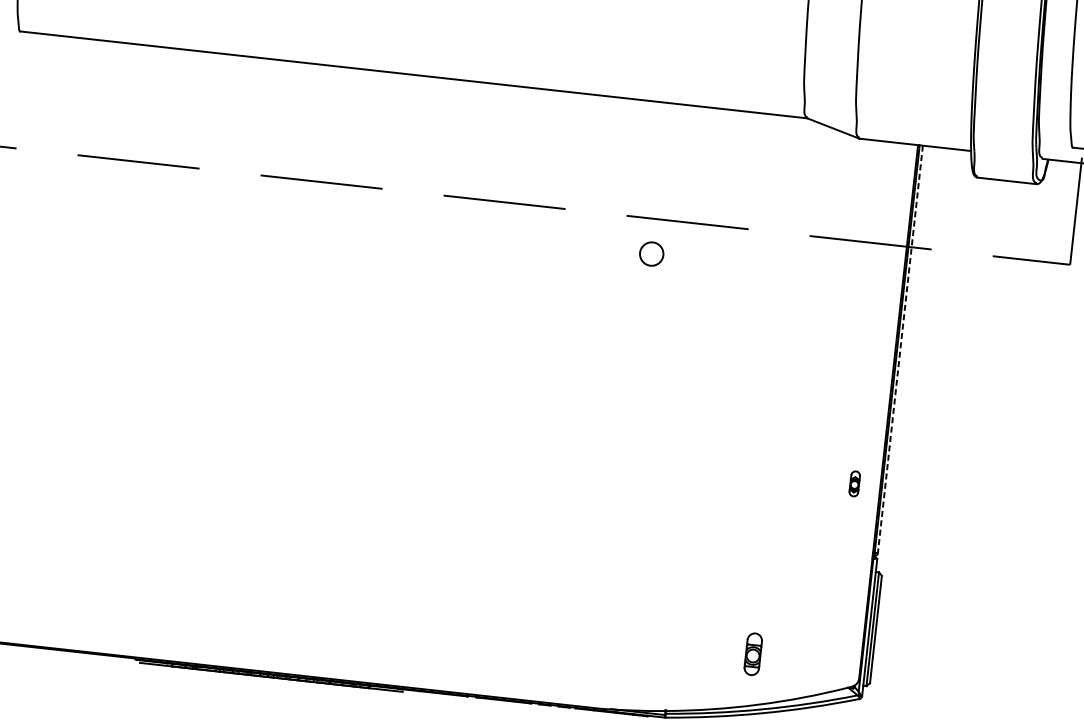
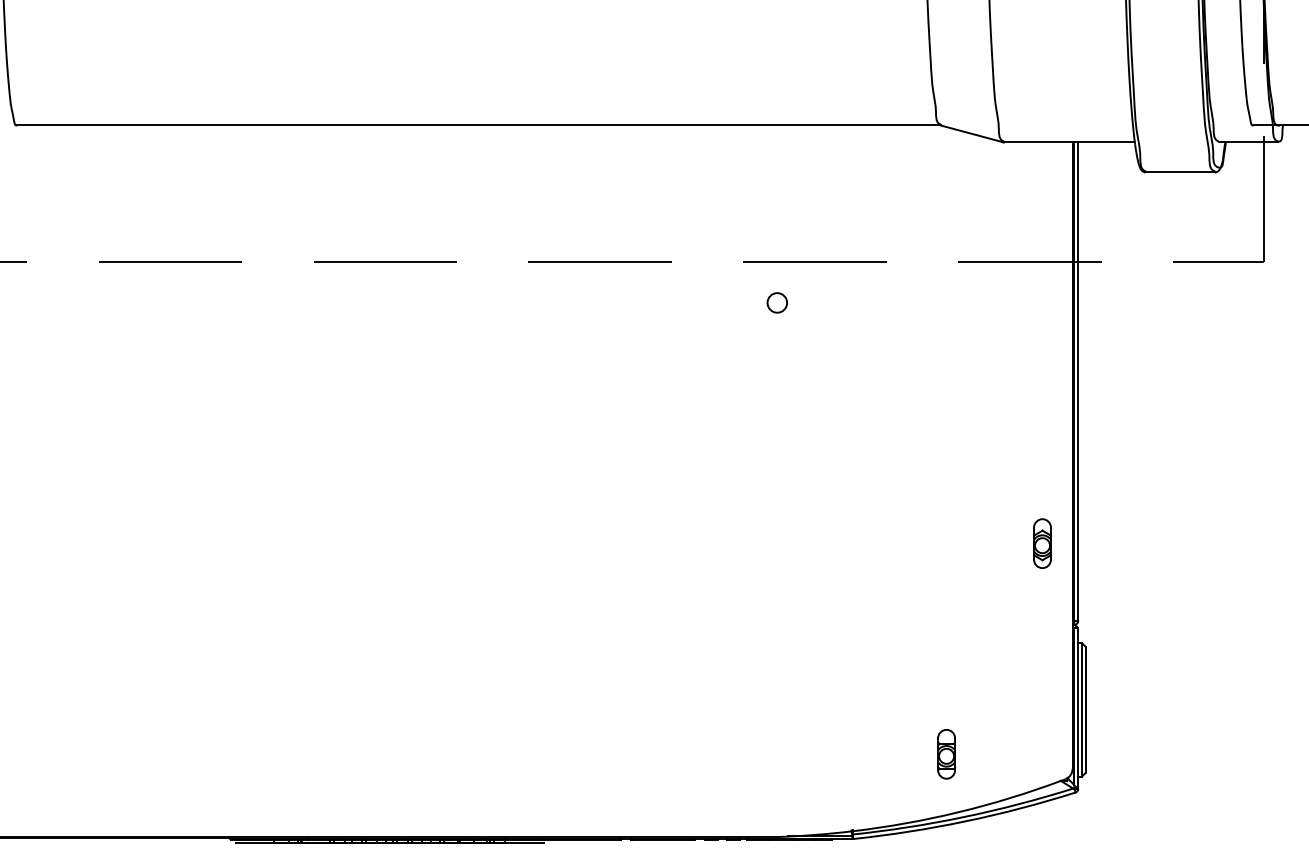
circle: (650, 253) -> (776, 302), size x0.71
line: (900, 350) -> (1078, 382), dashed -> solid
part: (854, 483) -> (1042, 543), size x1.67

